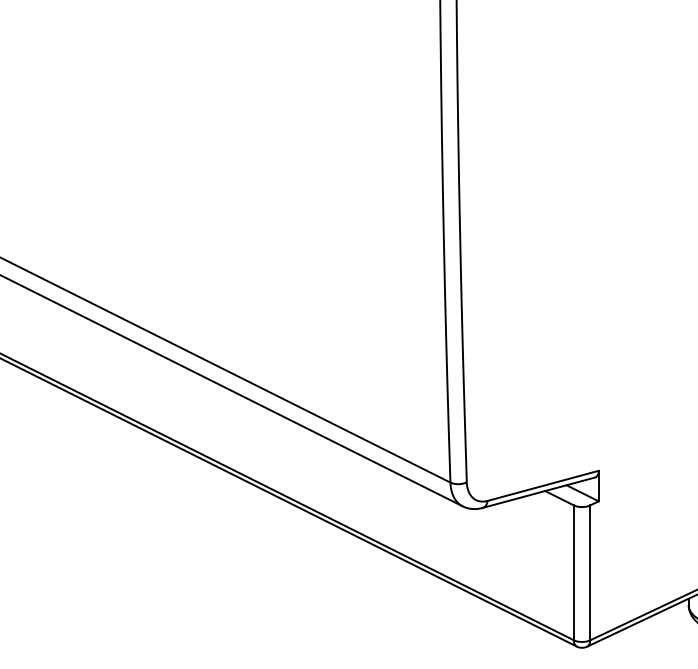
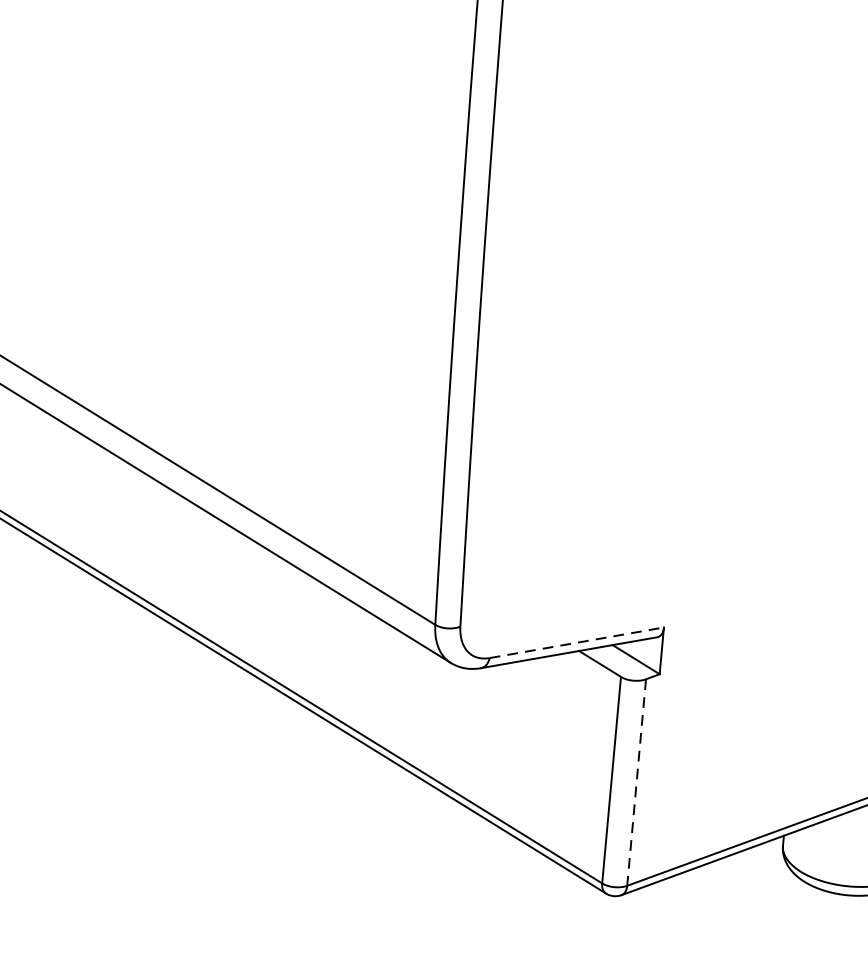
line: (543, 485) -> (577, 642), solid -> dashed
line: (590, 573) -> (637, 783), solid -> dashed

